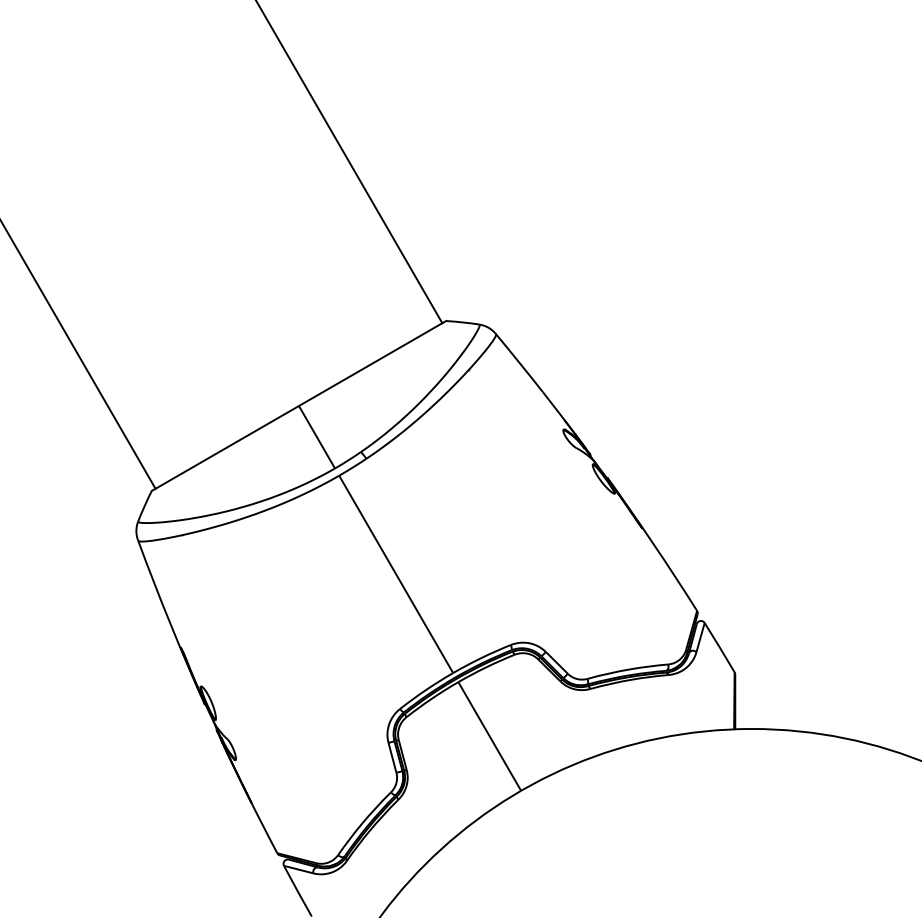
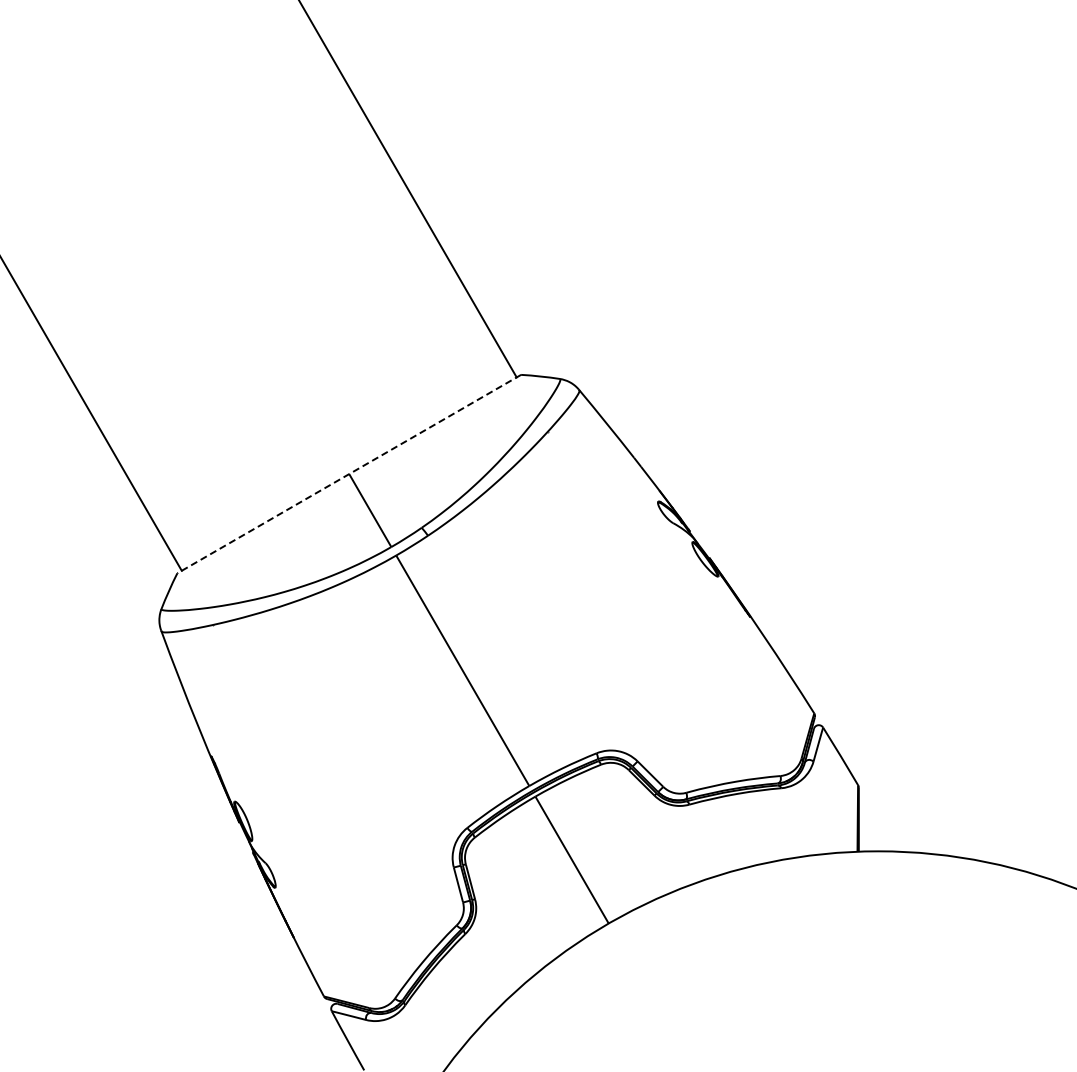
line: (298, 406) -> (348, 474), solid -> dashed

